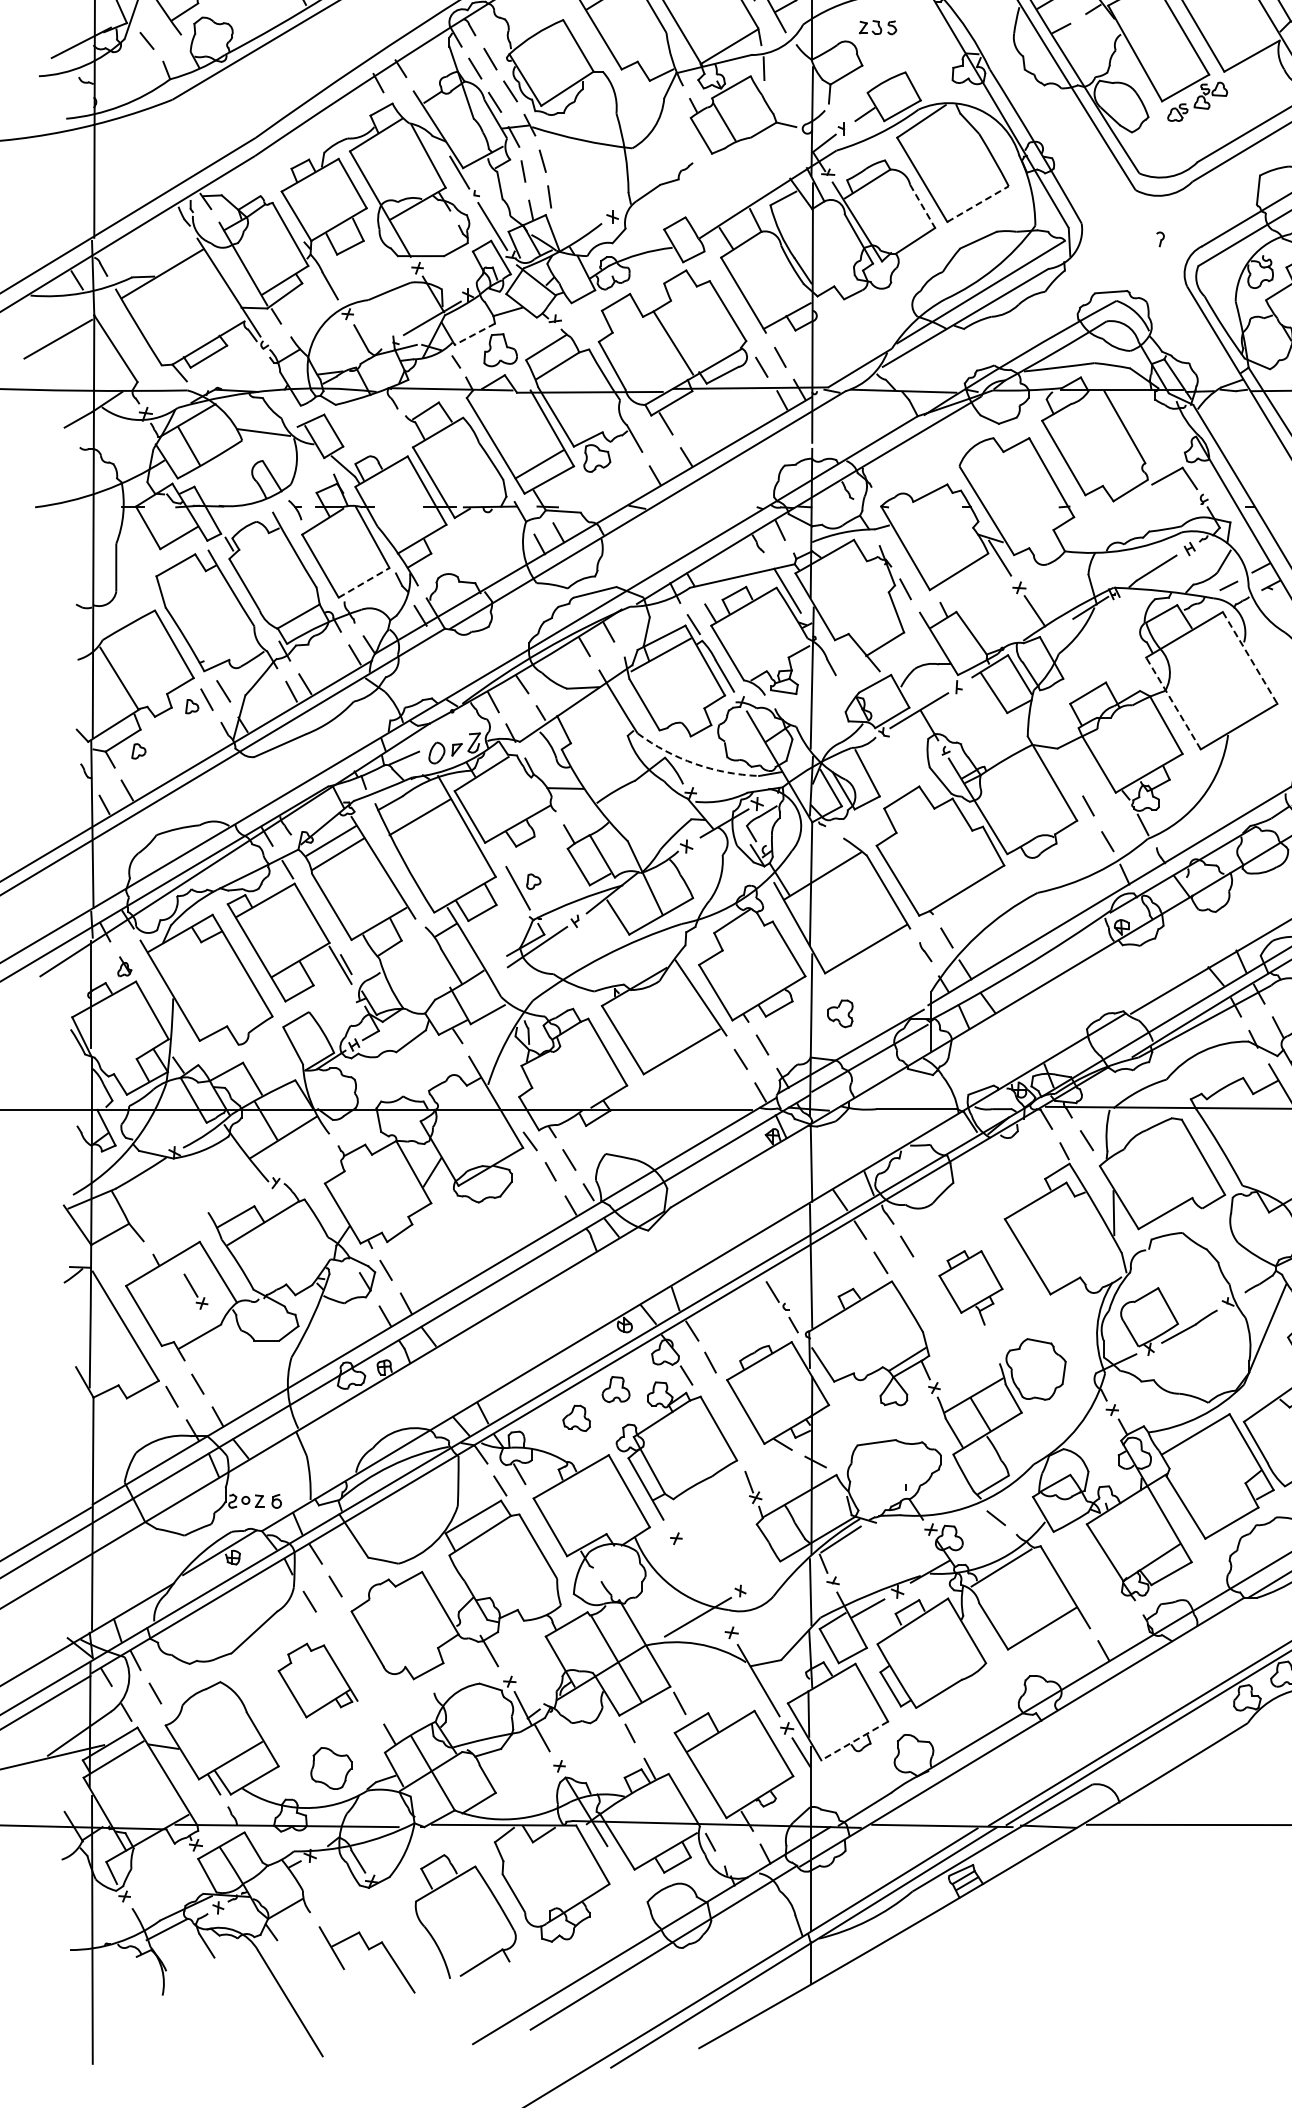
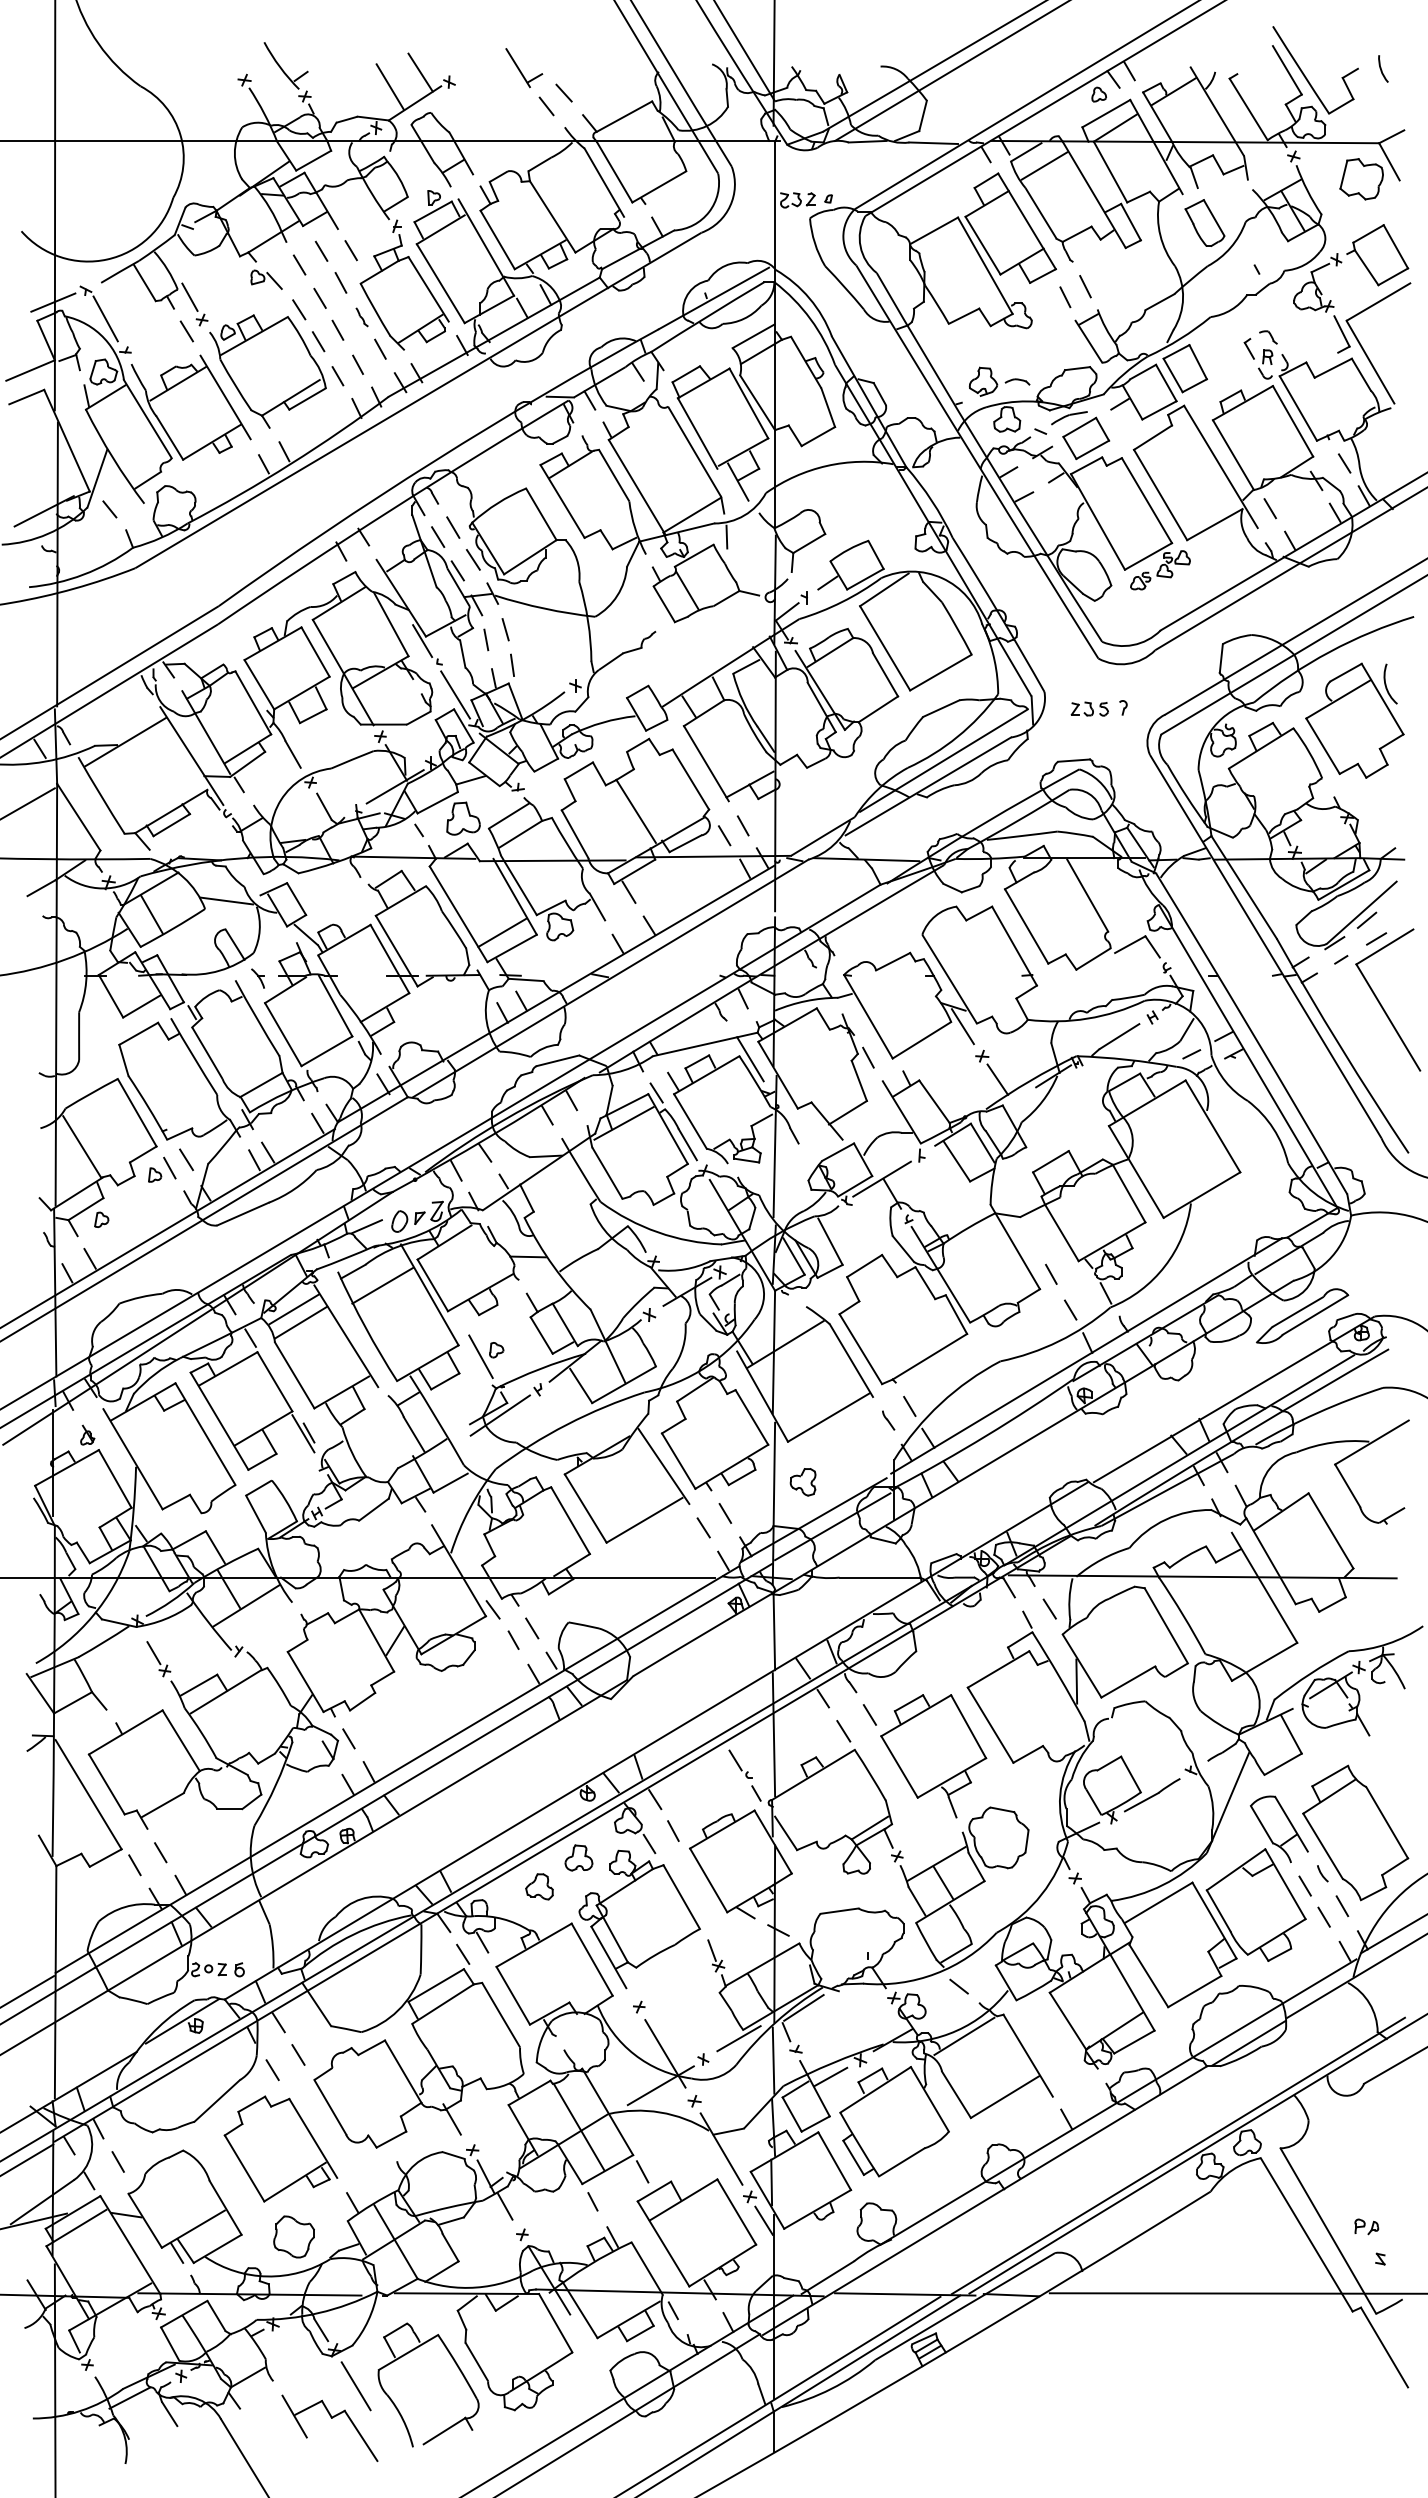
part: (877, 27) -> (1089, 708), moved
line: (977, 204) -> (940, 672), dashed -> solid
line: (922, 206) -> (885, 674), dashed -> solid
line: (474, 334) -> (437, 802), dashed -> solid
line: (364, 583) -> (327, 1051), dashed -> solid
line: (1250, 658) -> (1213, 1126), dashed -> solid
line: (1173, 703) -> (1136, 1171), dashed -> solid
arc: (695, 764) -> (658, 1232), dashed -> solid
part: (970, 1288) -> (933, 1756), size x1.67
part: (195, 1292) -> (158, 1659), moved
line: (775, 1570) -> (738, 2038), added
line: (702, 1585) -> (665, 2053), added
part: (317, 1680) -> (280, 2148), size x1.43
line: (854, 1741) -> (817, 2209), dashed -> solid
line: (392, 1918) -> (355, 2386), added

